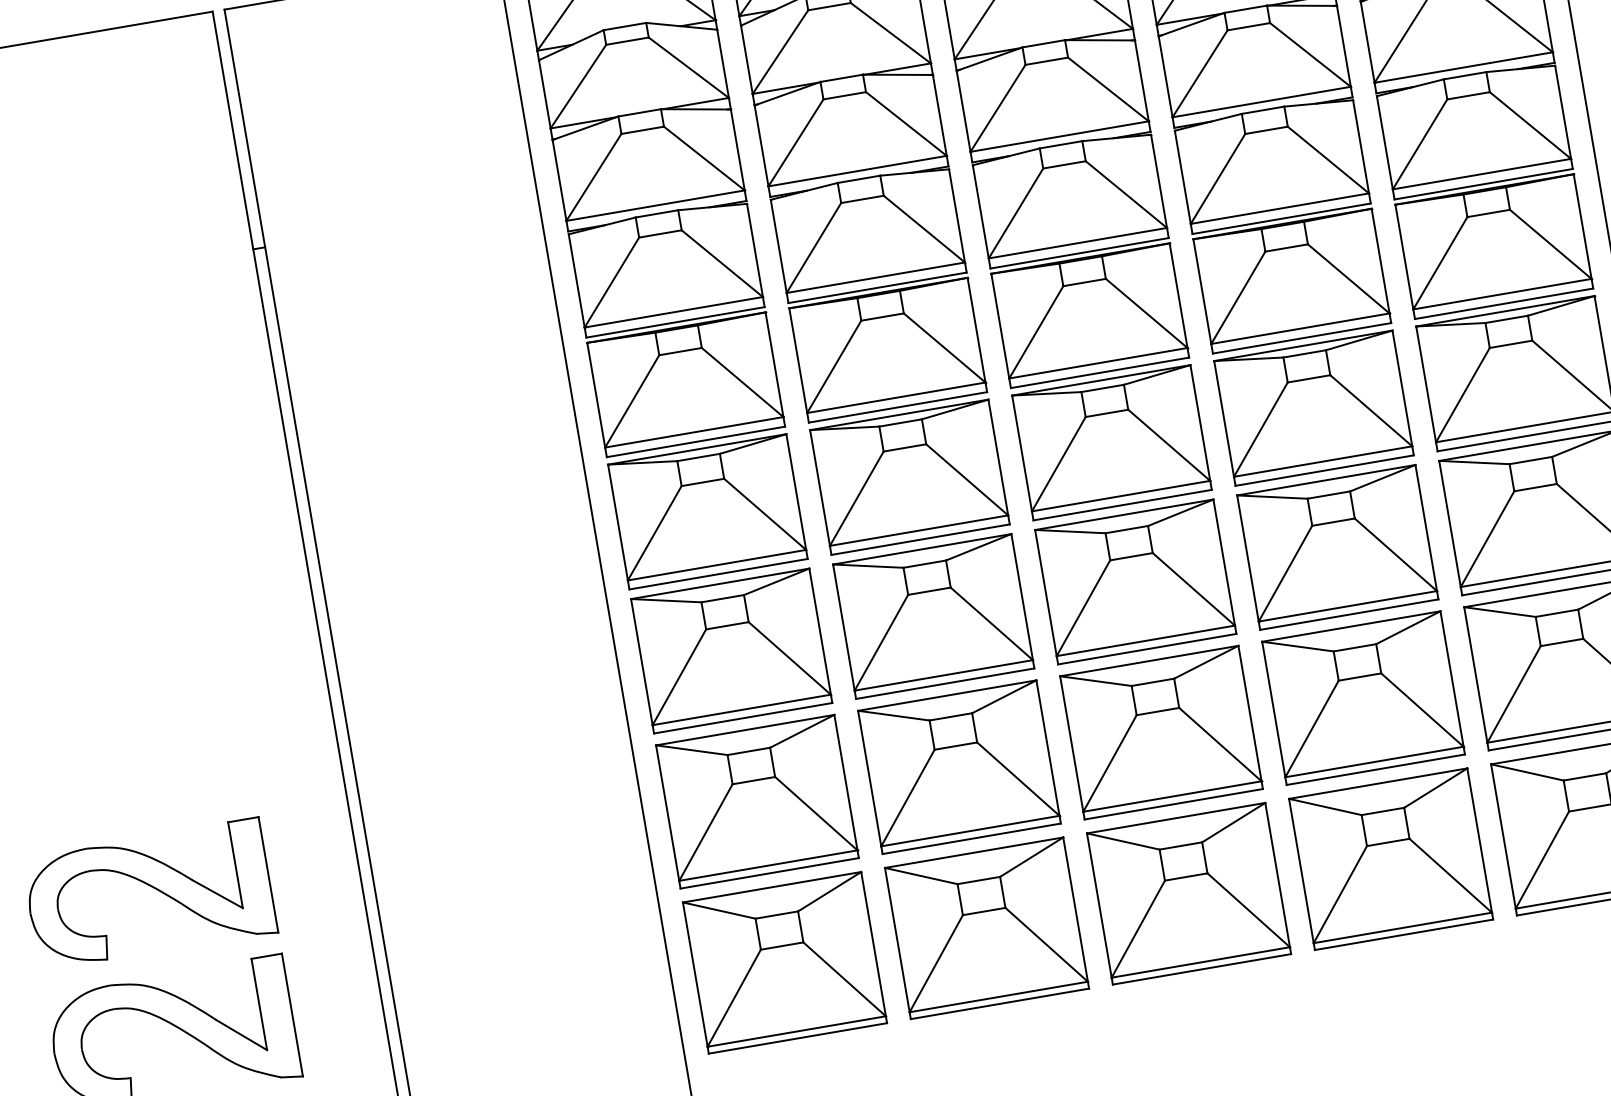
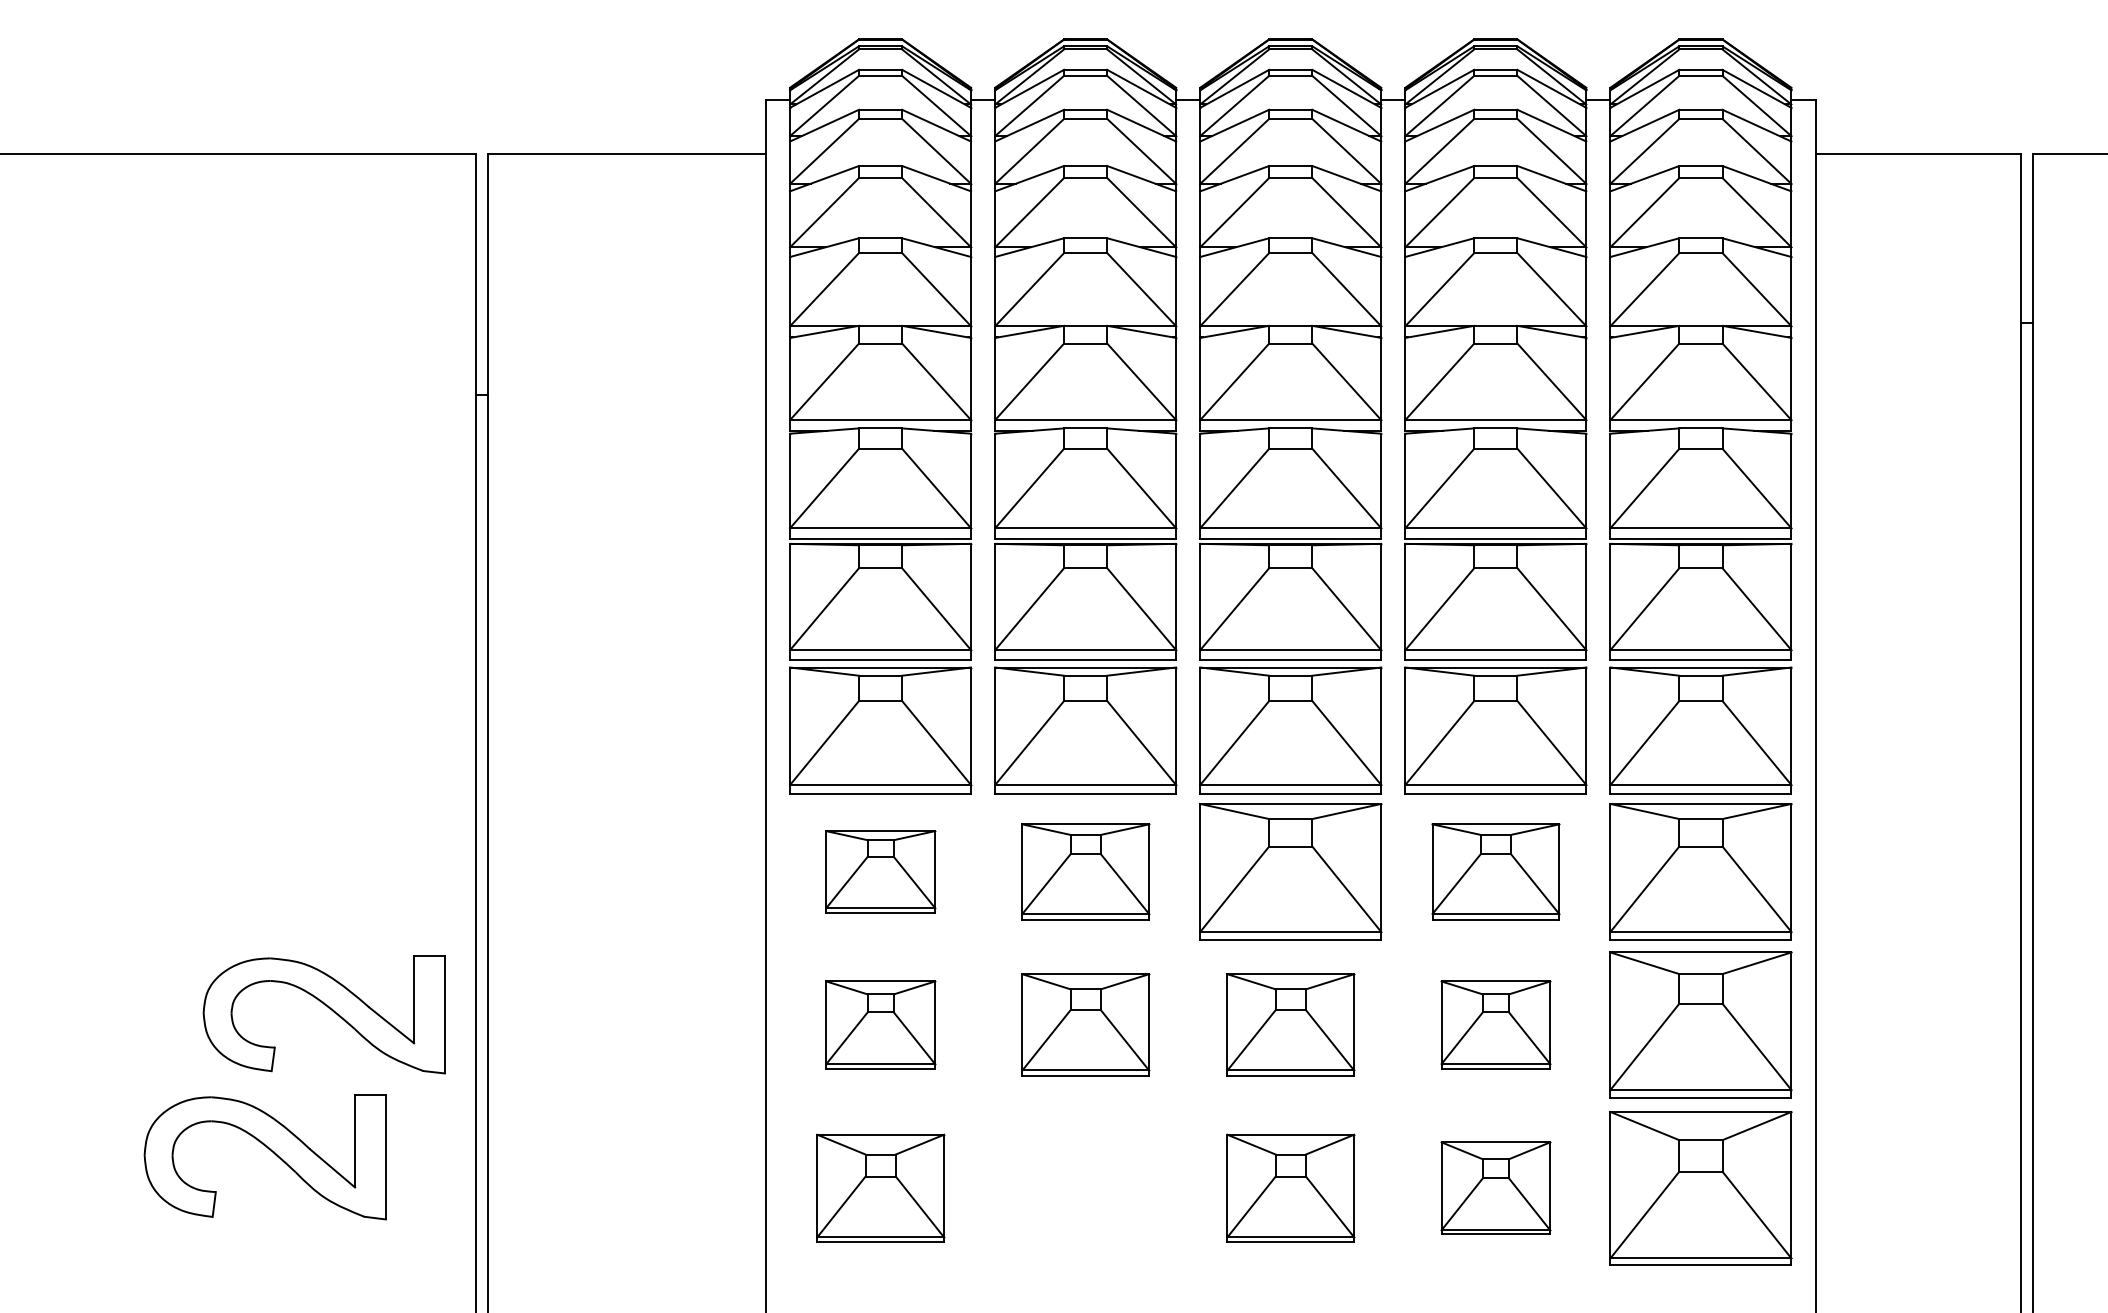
part: (1337, 546) -> (1495, 871), size x0.7
part: (933, 615) -> (1085, 871), size x0.7
part: (731, 650) -> (880, 871), size x0.6
part: (1363, 697) -> (1495, 1024), size x0.6
part: (1161, 732) -> (1290, 1024), size x0.7
part: (959, 766) -> (1085, 1024), size x0.7
part: (757, 801) -> (880, 1024), size x0.6
part: (1390, 858) -> (1495, 1187), size x0.6
part: (152, 888) -> (328, 1008), moved
part: (1188, 892) -> (1290, 1187), size x0.7
part: (986, 927) -> (1085, 1187), removed
part: (784, 961) -> (880, 1187), size x0.7

